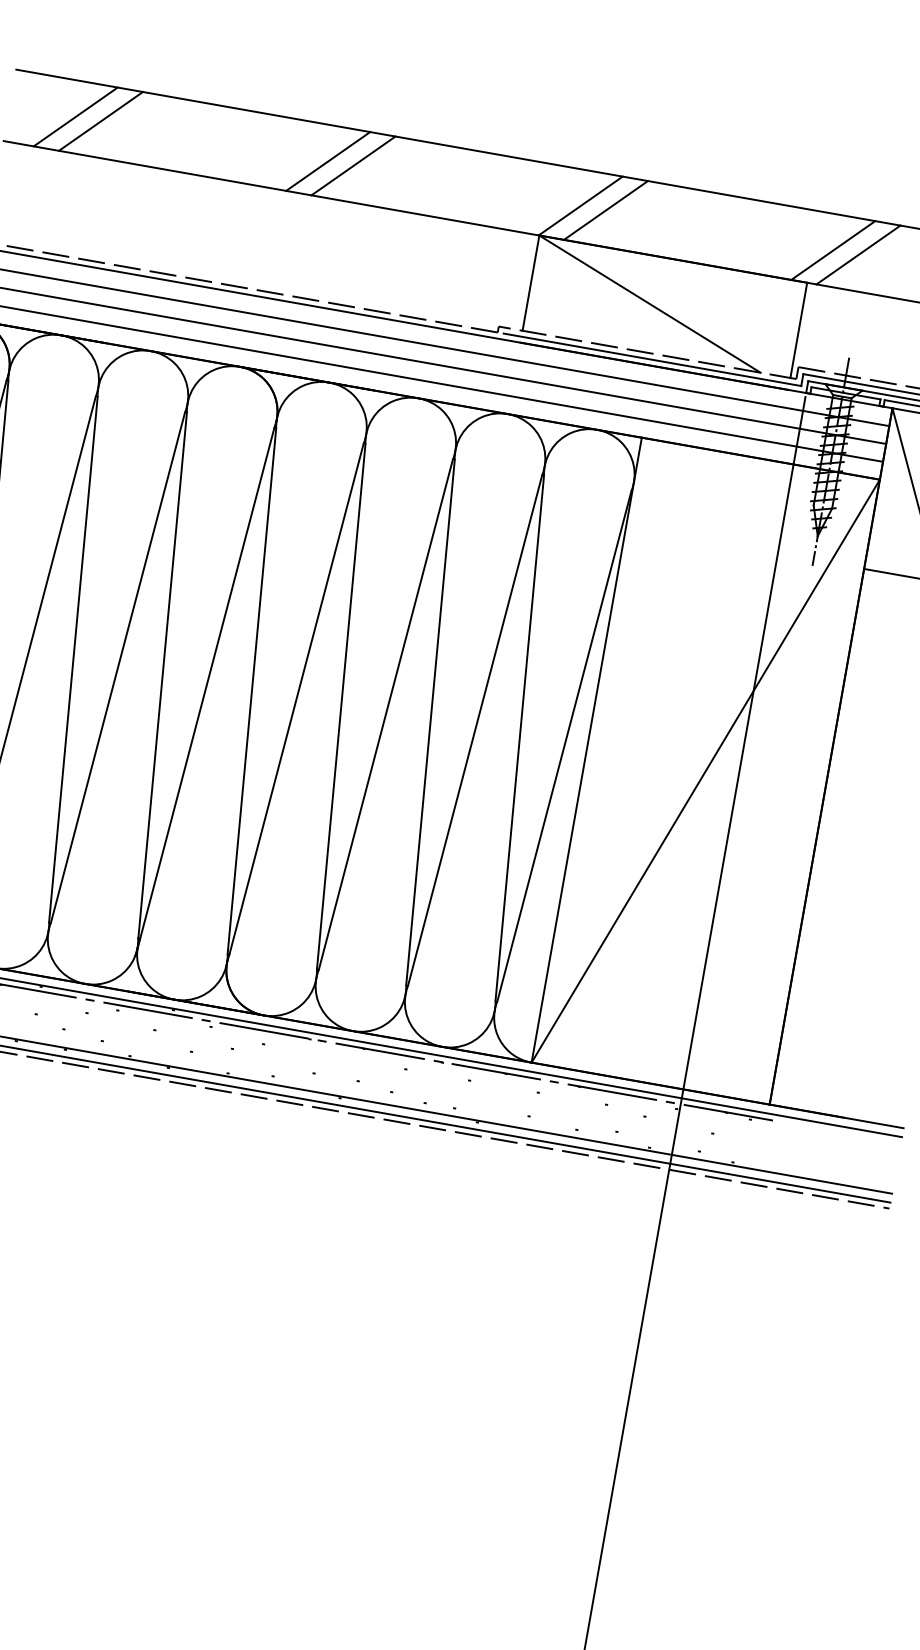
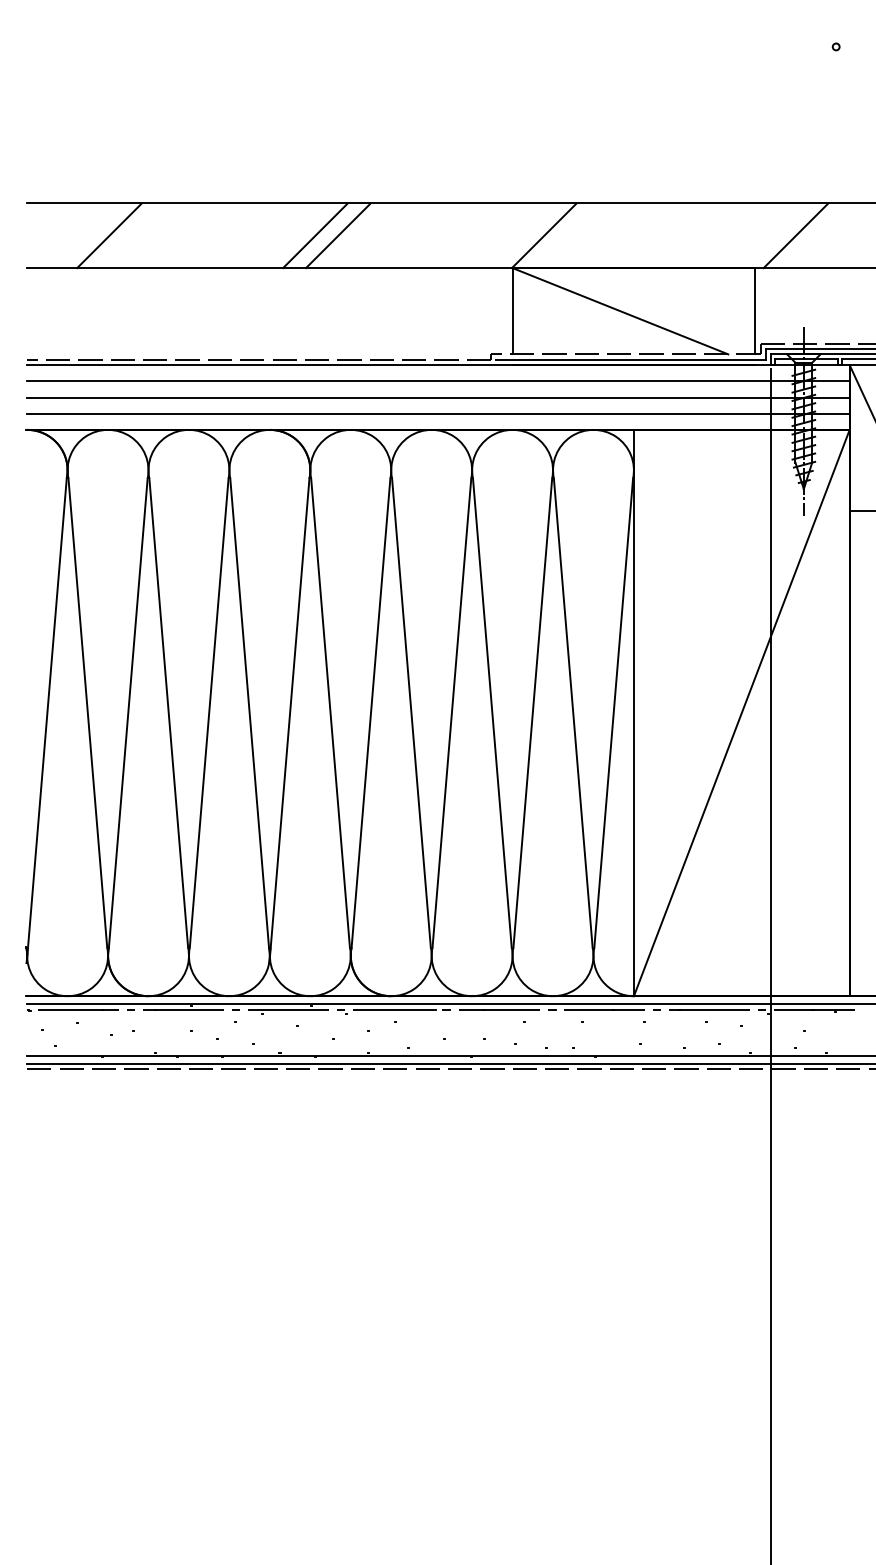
line: (75, 116) -> (86, 235), removed
line: (605, 210) -> (566, 235), removed
line: (832, 250) -> (772, 235), removed

